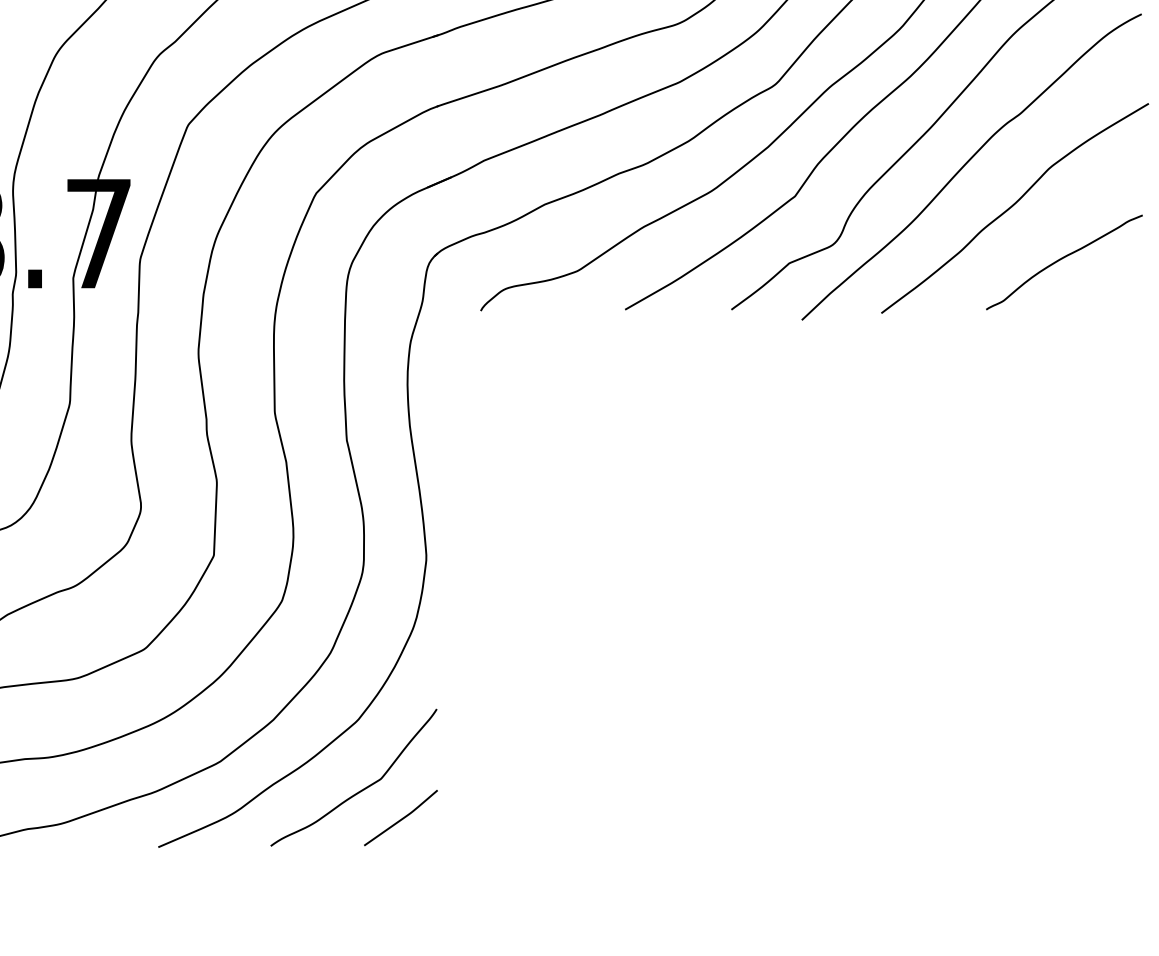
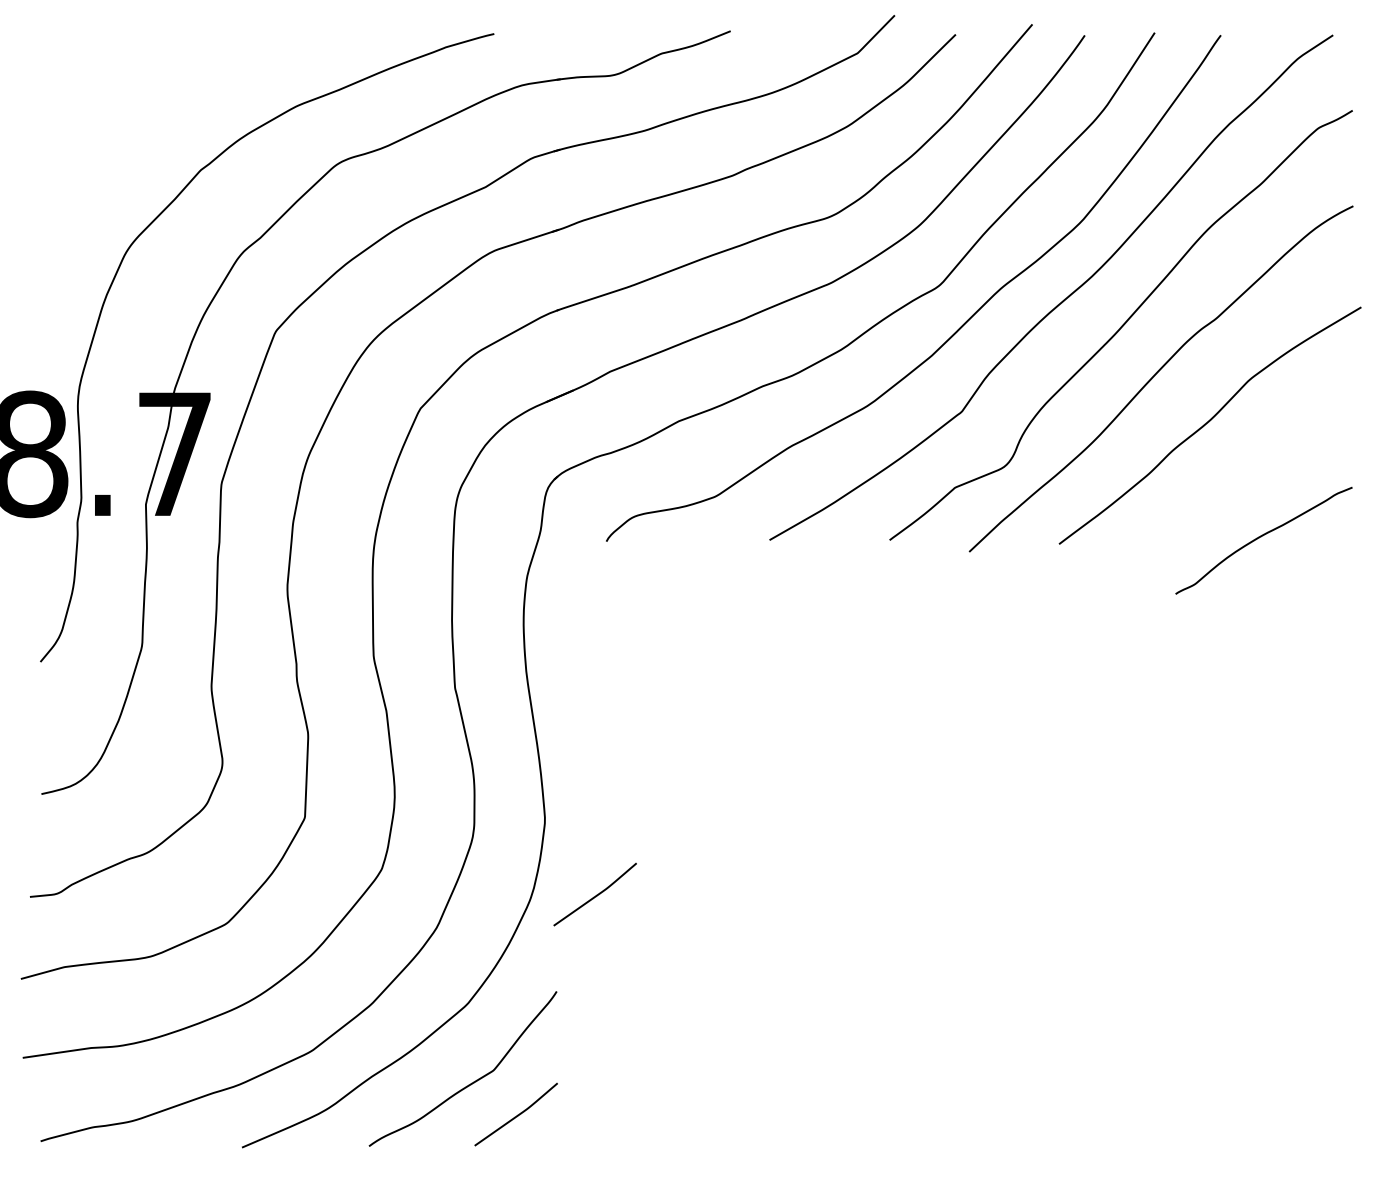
curve: (1062, 259) -> (1261, 537), moved
curve: (471, 624) -> (595, 895), added

